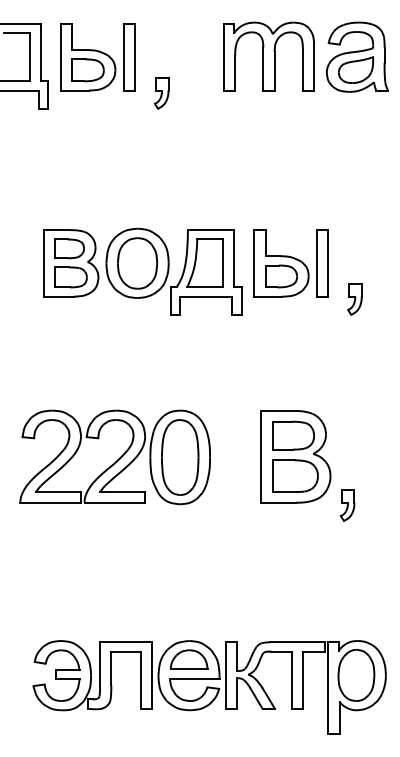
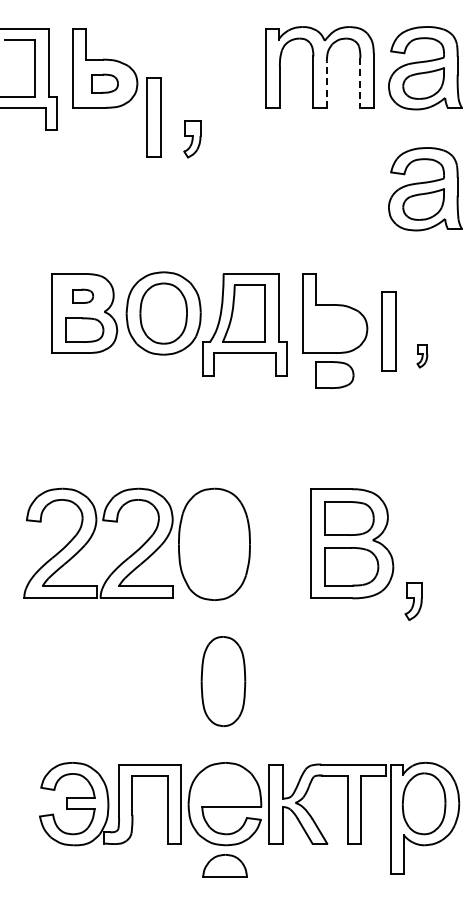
part: (128, 57) -> (153, 117), moved
line: (302, 69) -> (360, 82), solid -> dashed
part: (87, 70) -> (104, 83), size x0.7
line: (274, 70) -> (326, 84), solid -> dashed
part: (161, 93) -> (192, 139), moved
part: (357, 159) -> (425, 189), added
part: (69, 249) -> (82, 296), size x0.6
part: (322, 263) -> (388, 331), moved
part: (281, 275) -> (334, 374), moved
part: (355, 299) -> (422, 356), size x0.6
part: (180, 457) -> (223, 681), moved
part: (188, 659) -> (224, 865), moved

